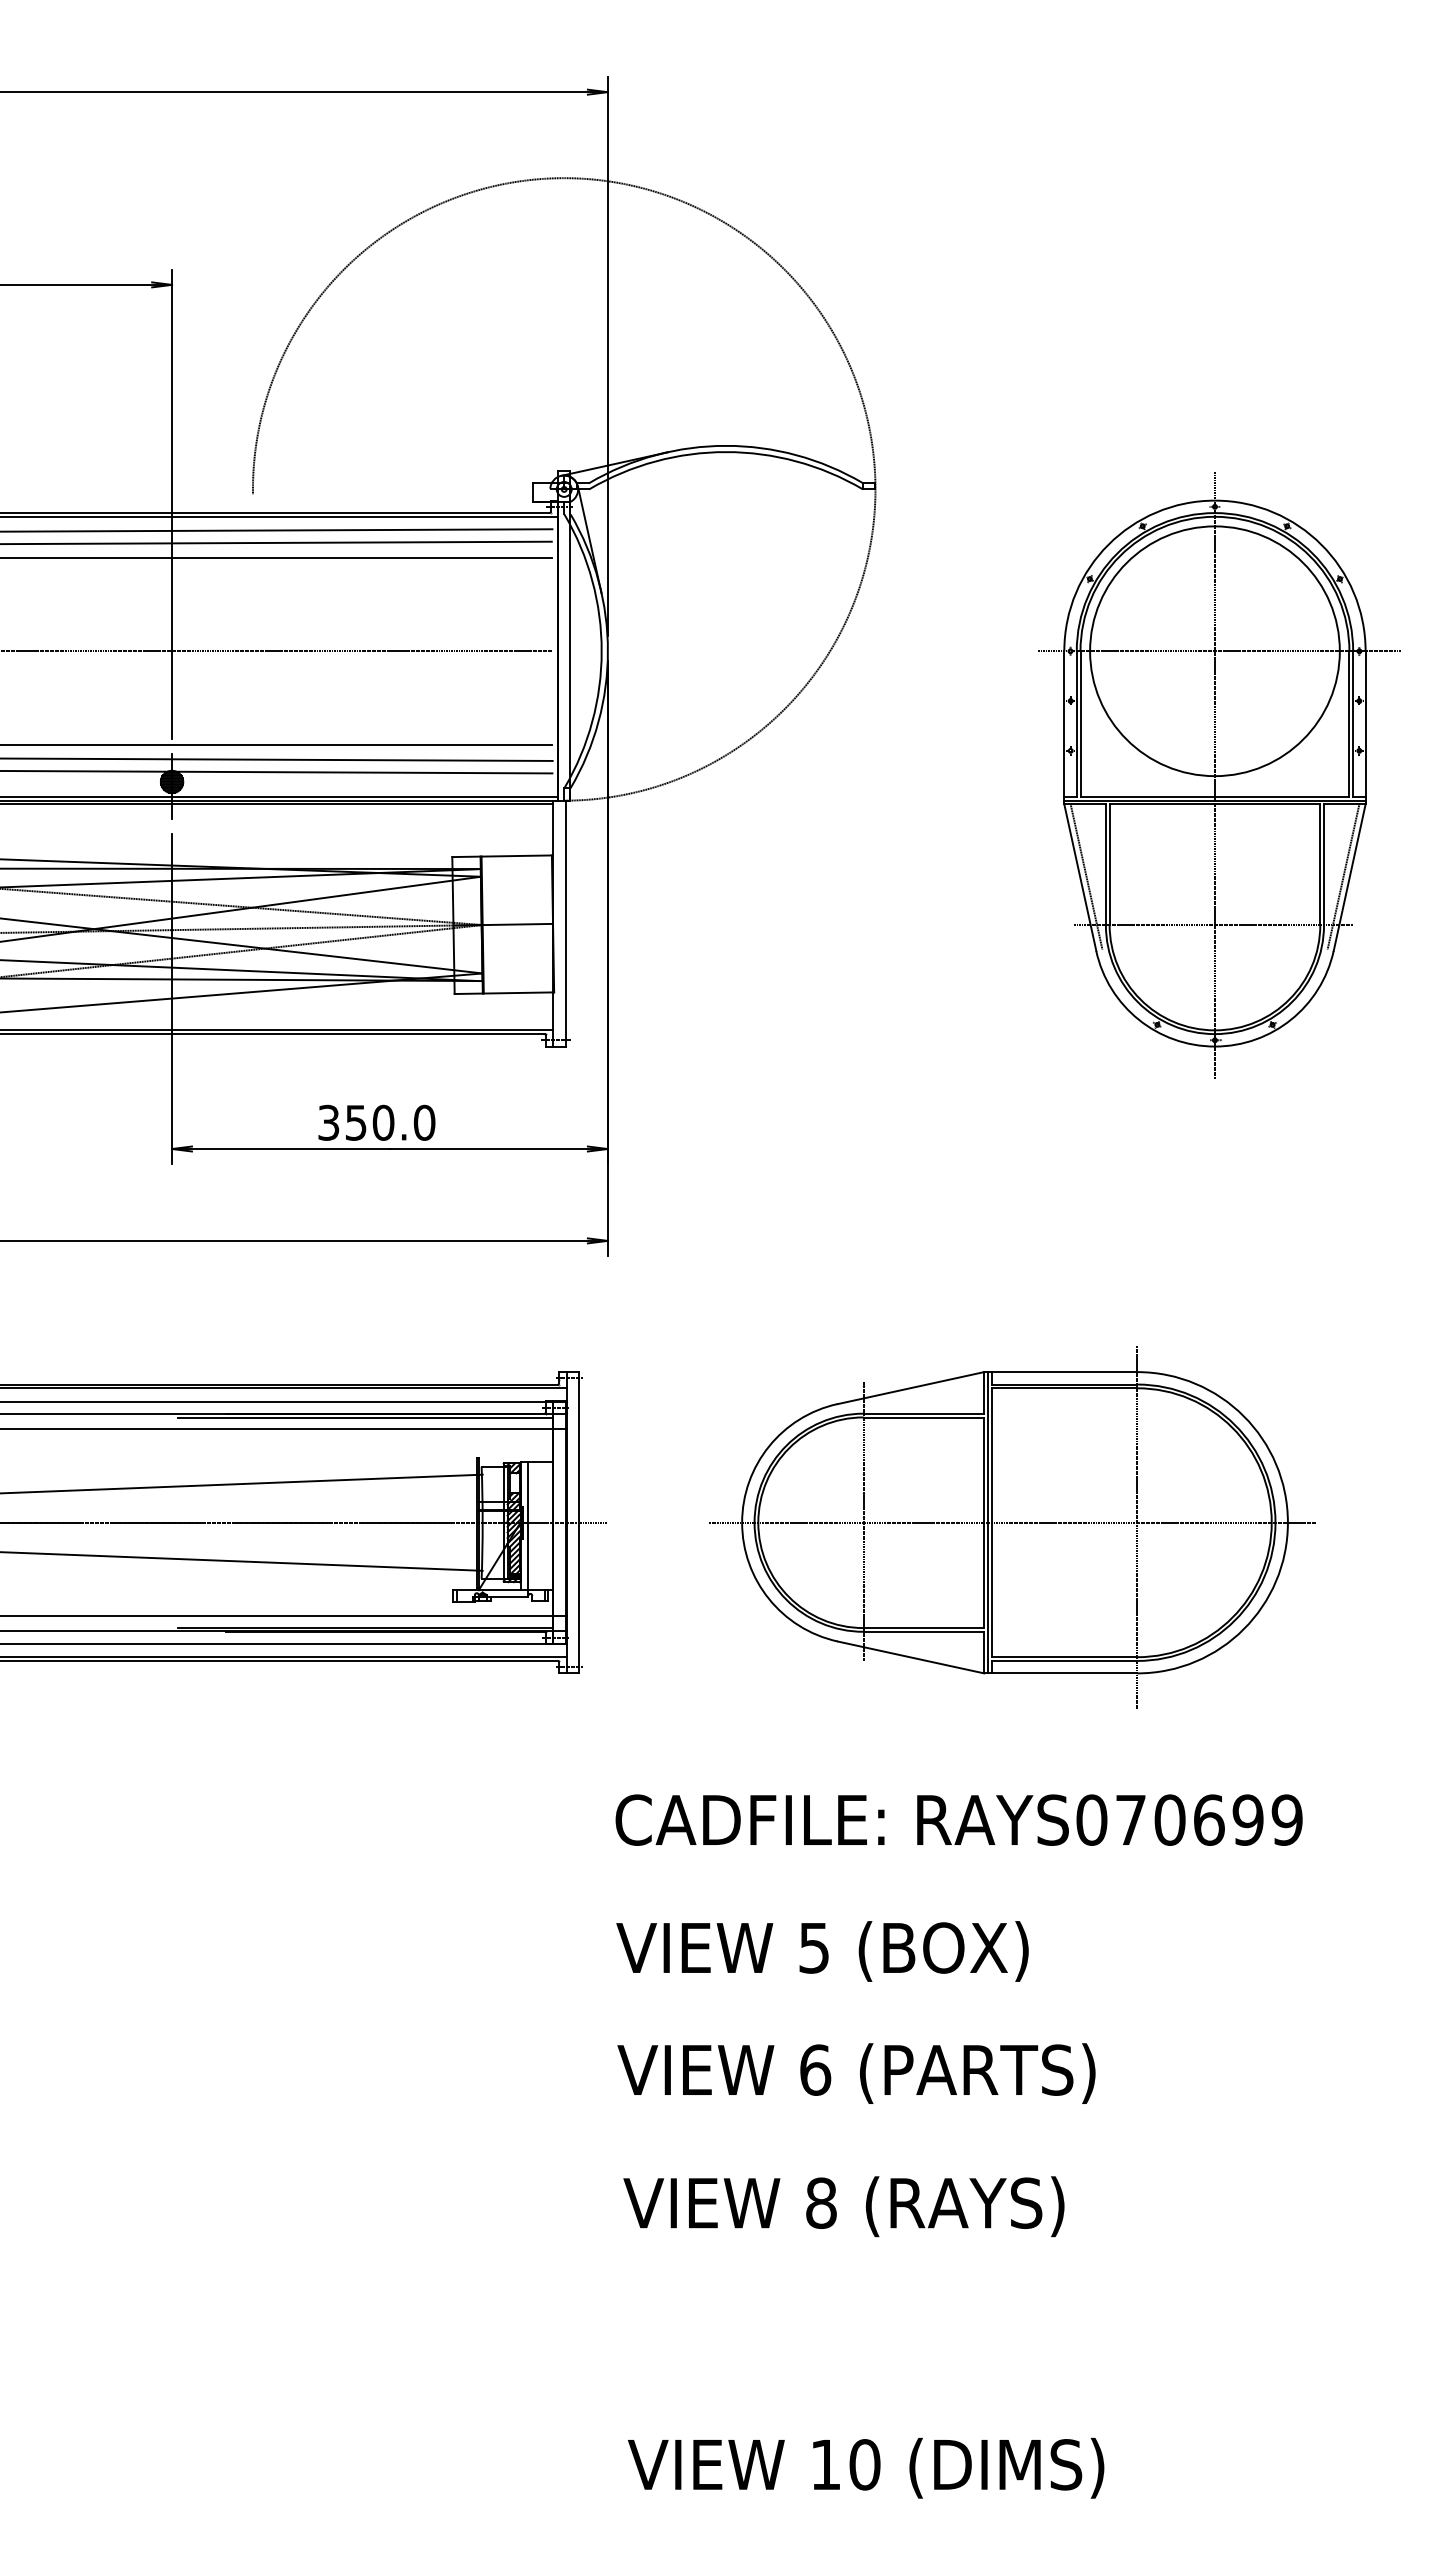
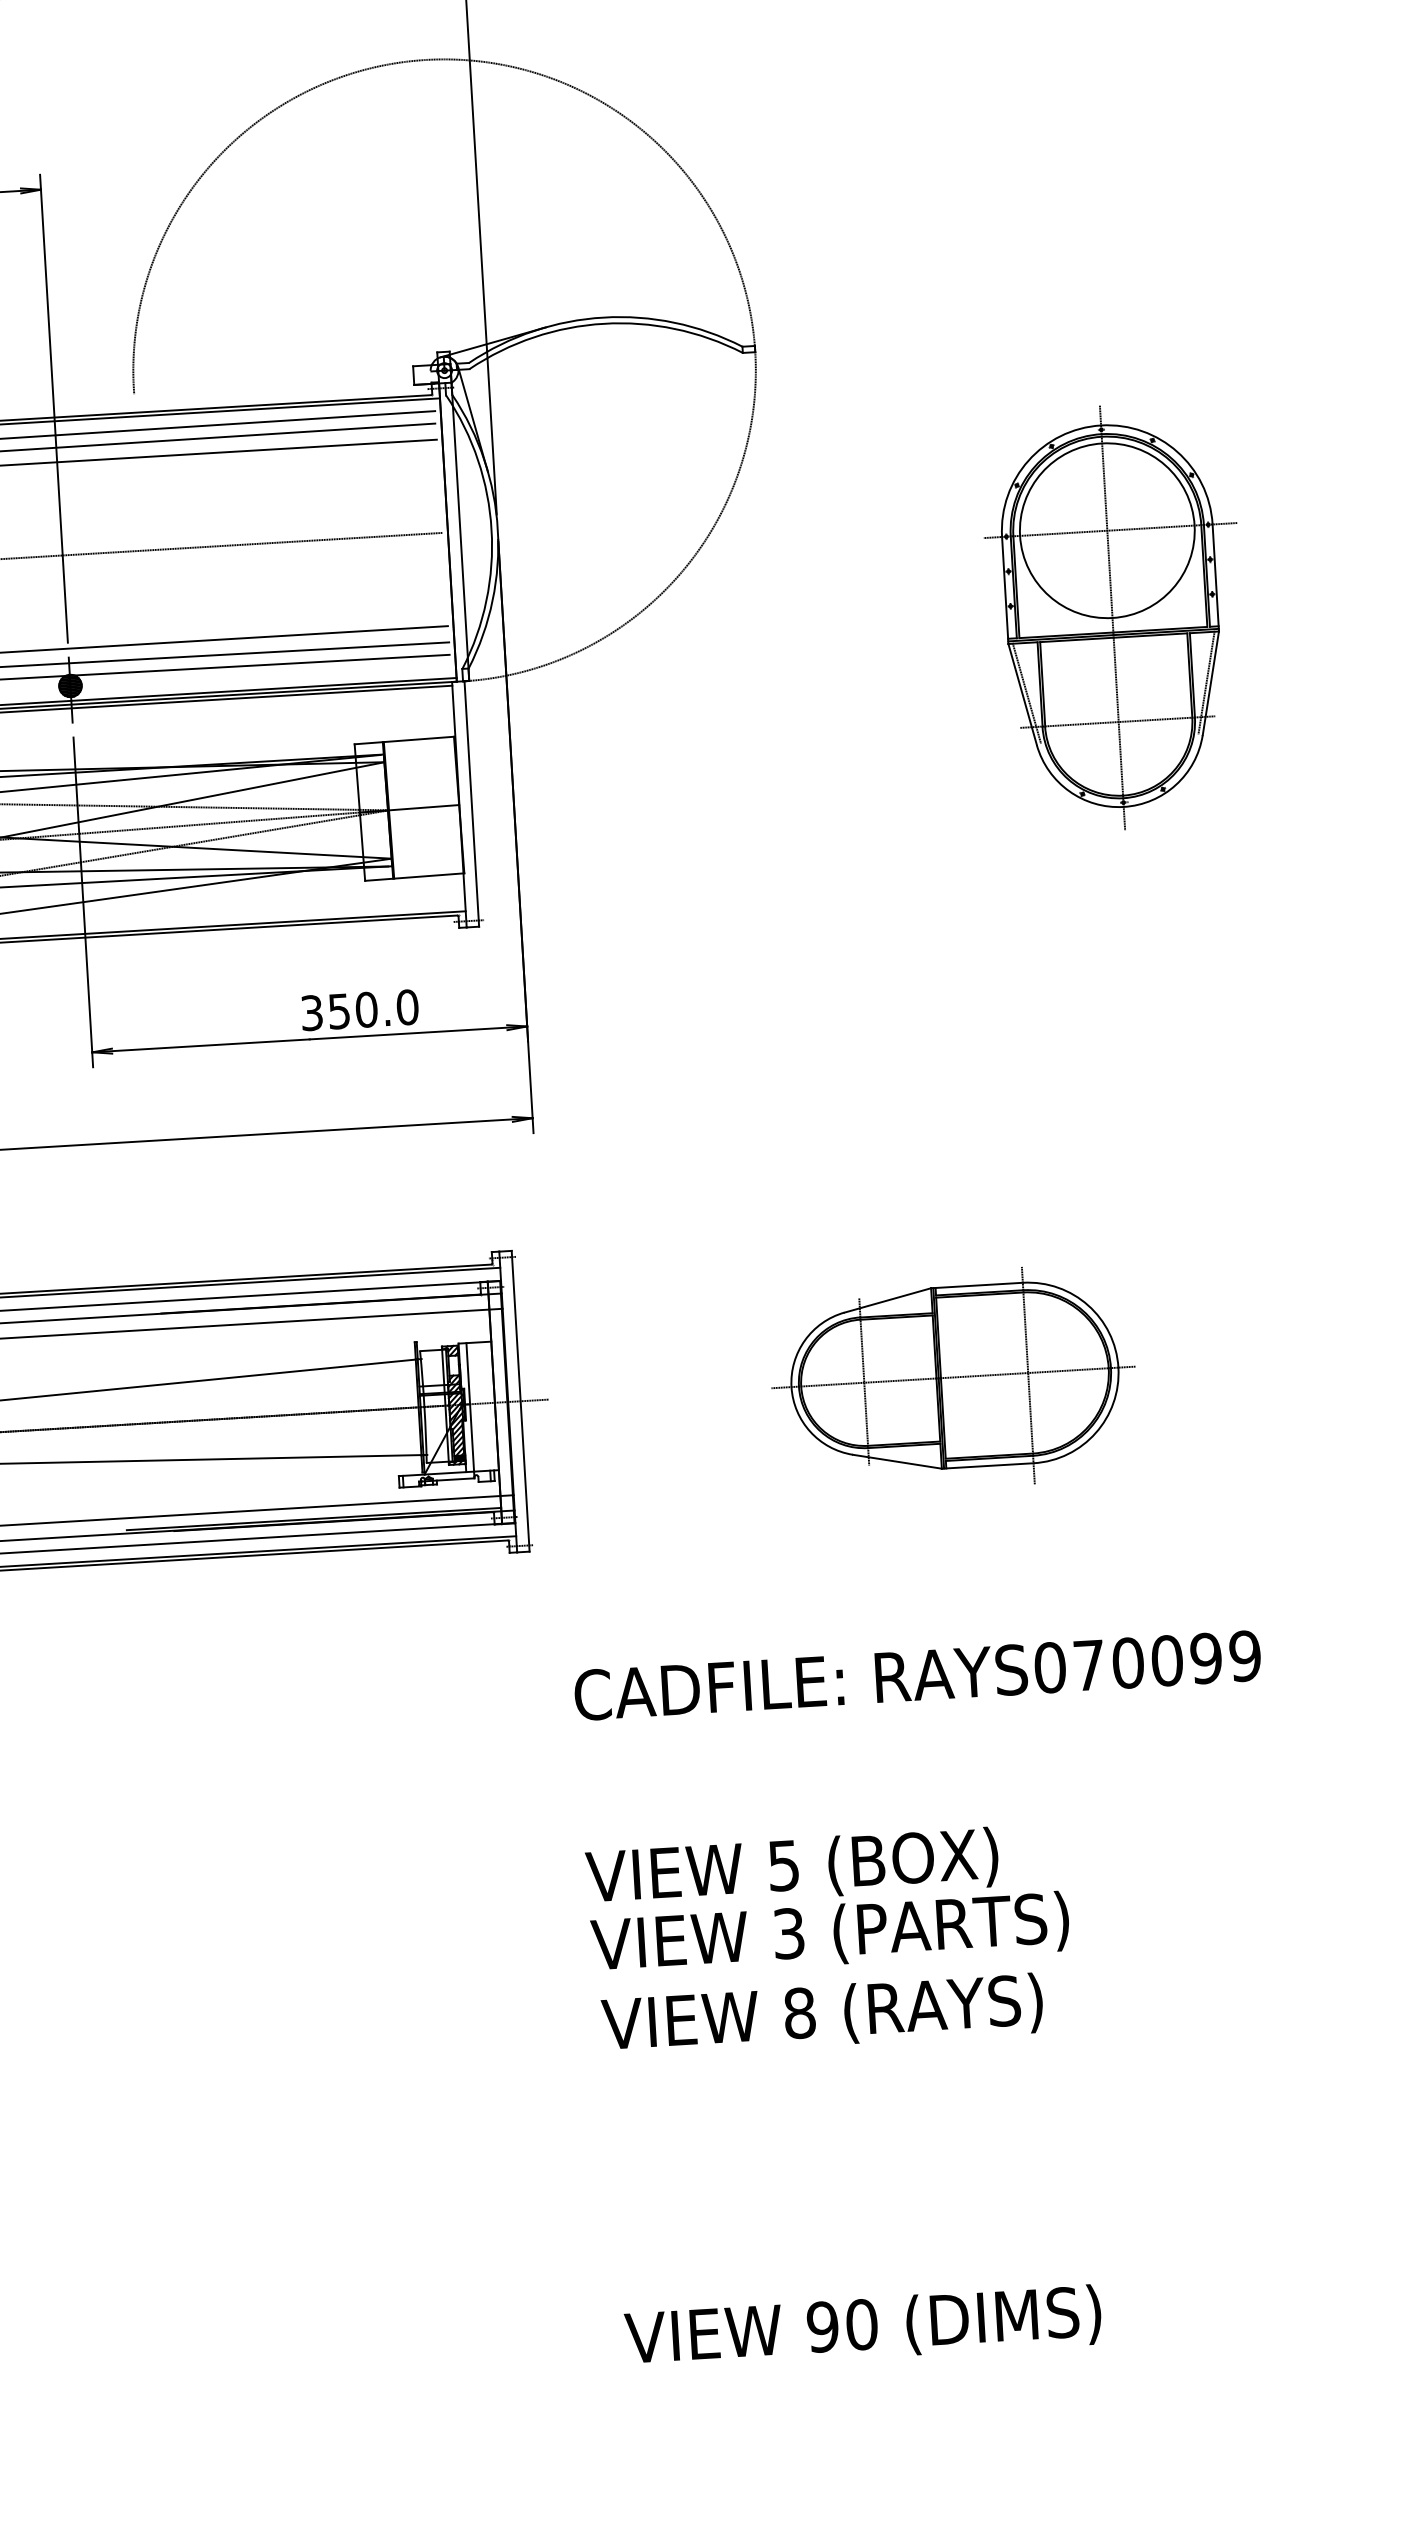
part: (1219, 775) -> (1115, 617), size x0.7
text: (376, 1122) -> (359, 1009), moved
line: (365, 1417) -> (301, 1308), removed
part: (1012, 1527) -> (953, 1380), size x0.6
text: (1208, 1819) -> (1166, 1660), RAYS070699 -> RAYS070099
text: (822, 1951) -> (792, 1868), moved
text: (815, 2069) -> (789, 1933), 6 -> 3
text: (843, 2206) -> (822, 2015), moved
text: (825, 2464) -> (822, 2326), 10 -> 90

